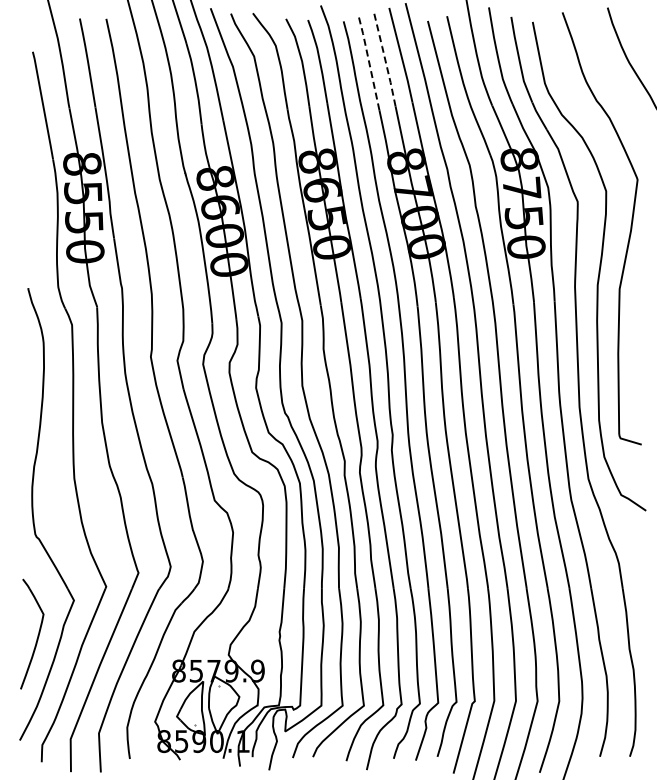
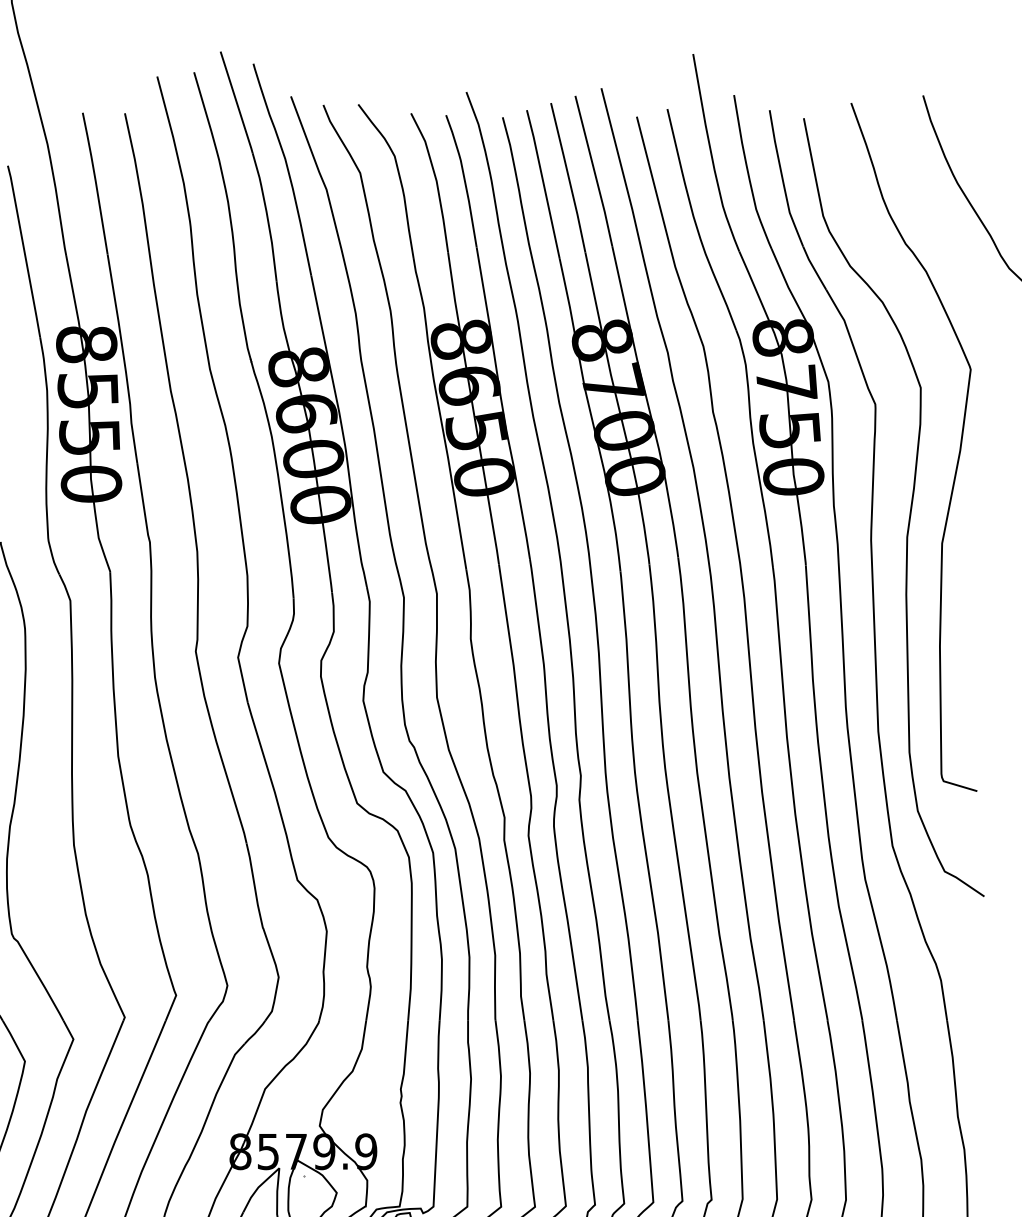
line: (385, 59) -> (569, 177), dashed -> solid
line: (369, 62) -> (543, 182), dashed -> solid

